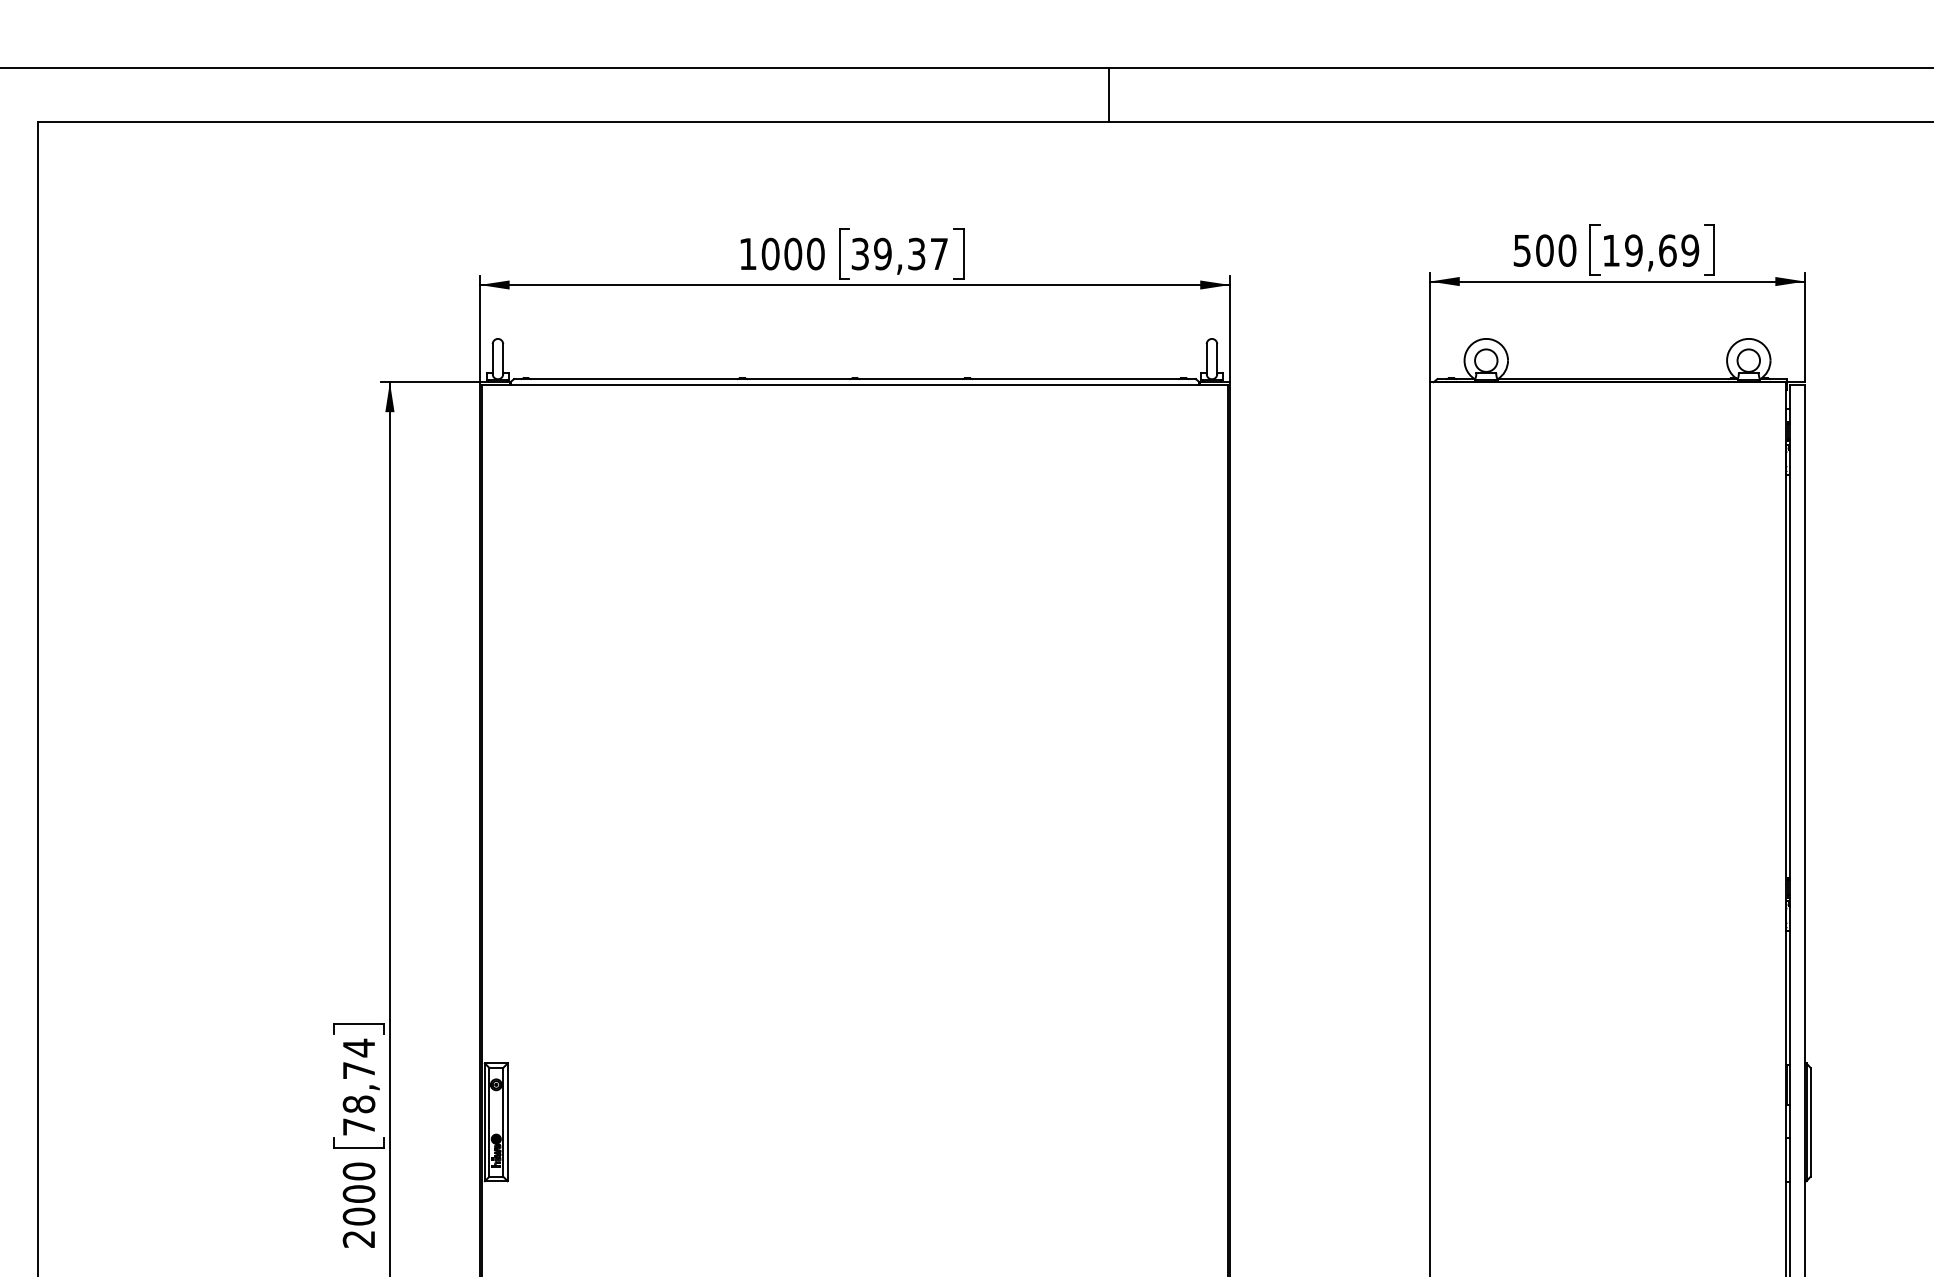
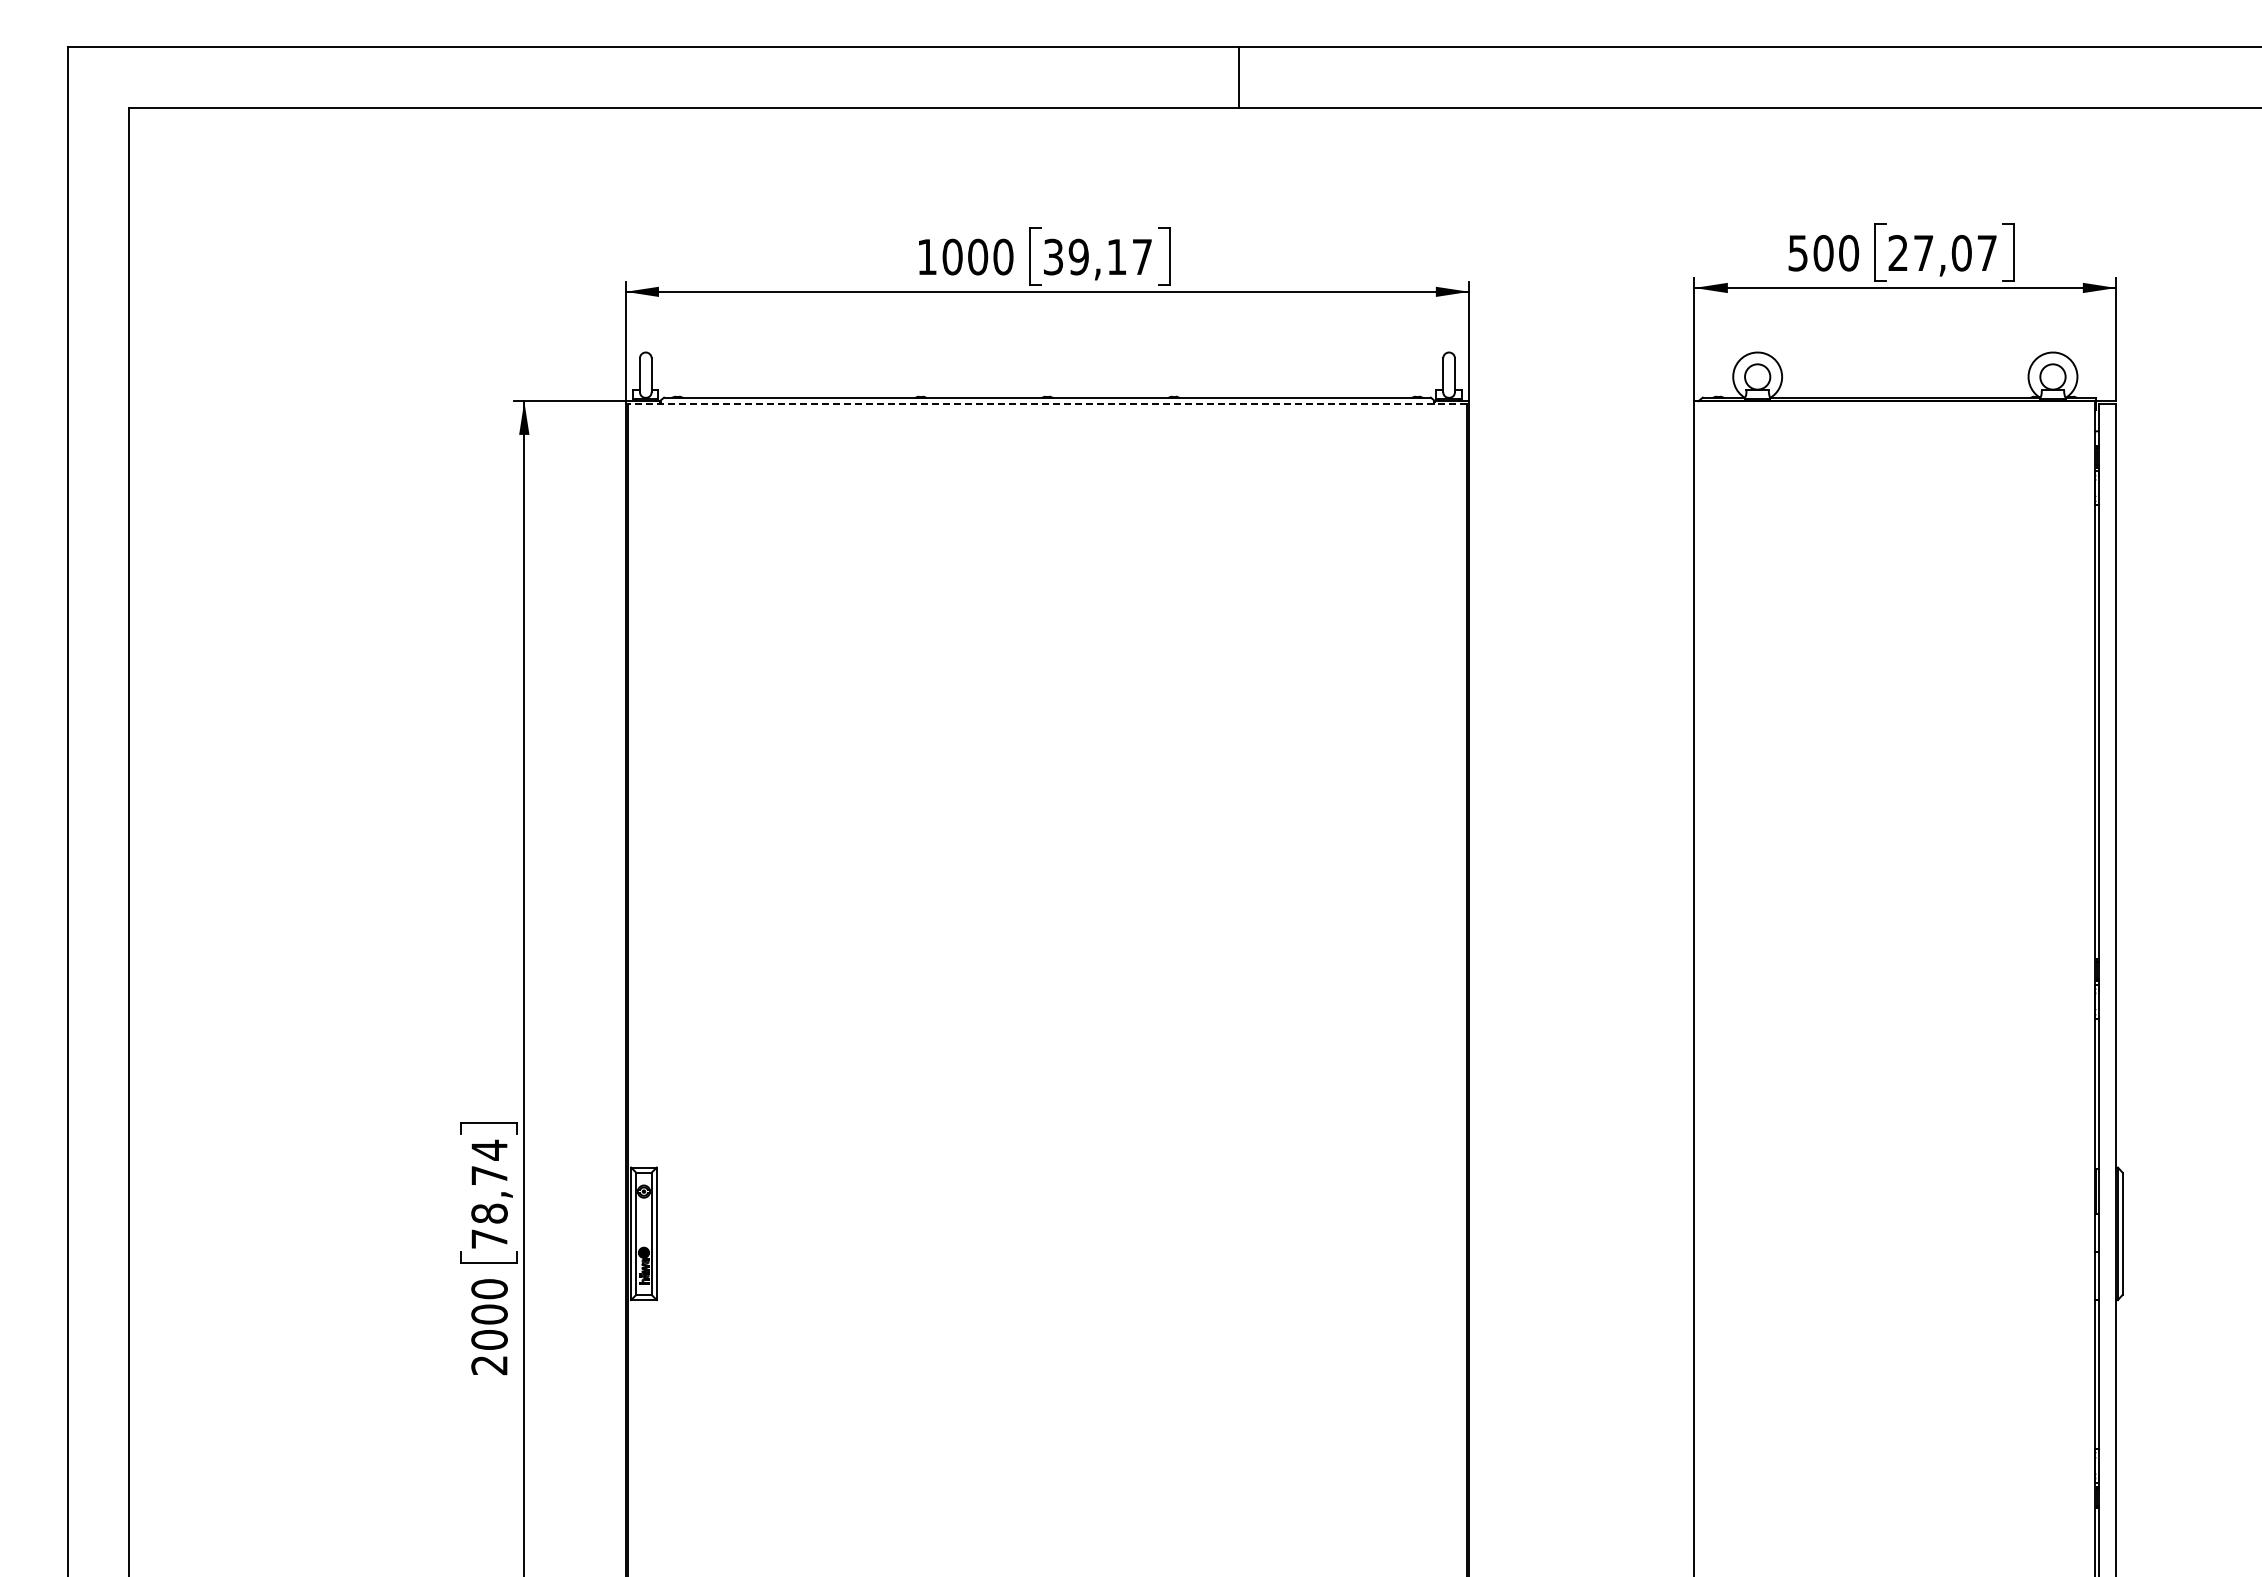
line: (1109, 94) -> (1238, 77), moved
text: (1650, 250) -> (1942, 253), 19,69 -> 27,07
text: (916, 253) -> (1116, 256), 39,37 -> 39,17
line: (854, 384) -> (1046, 403), solid -> dashed

